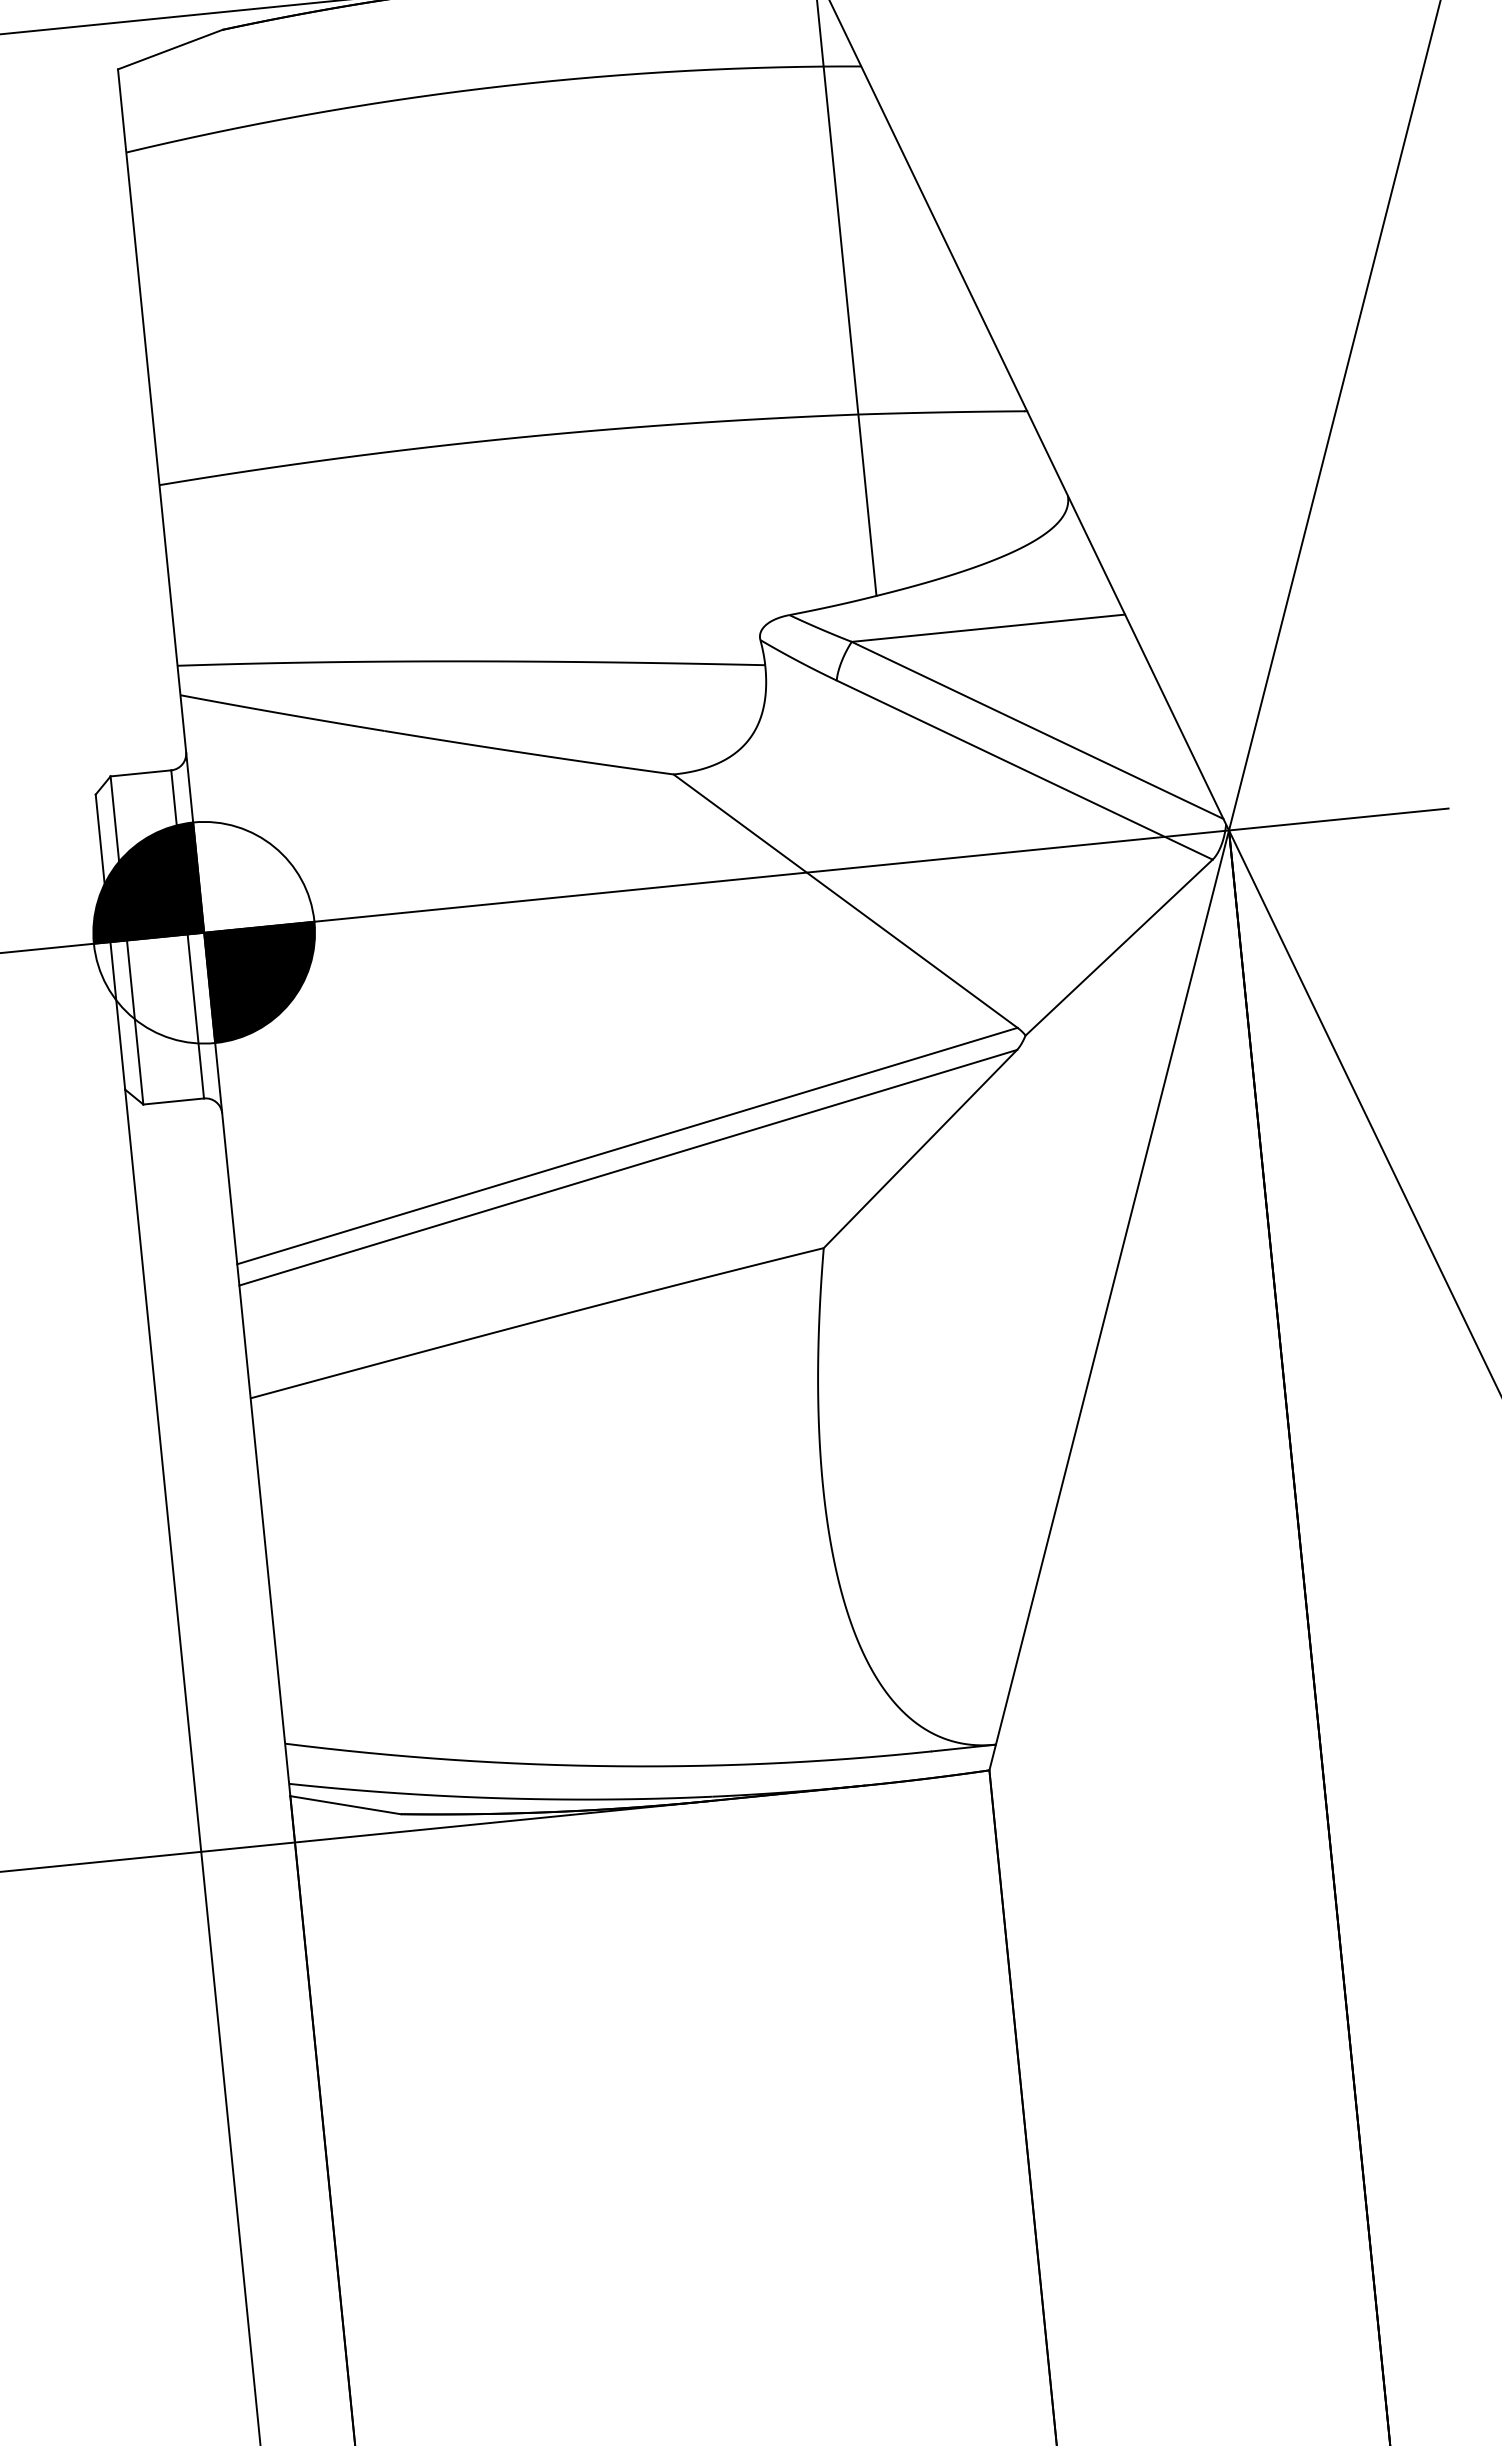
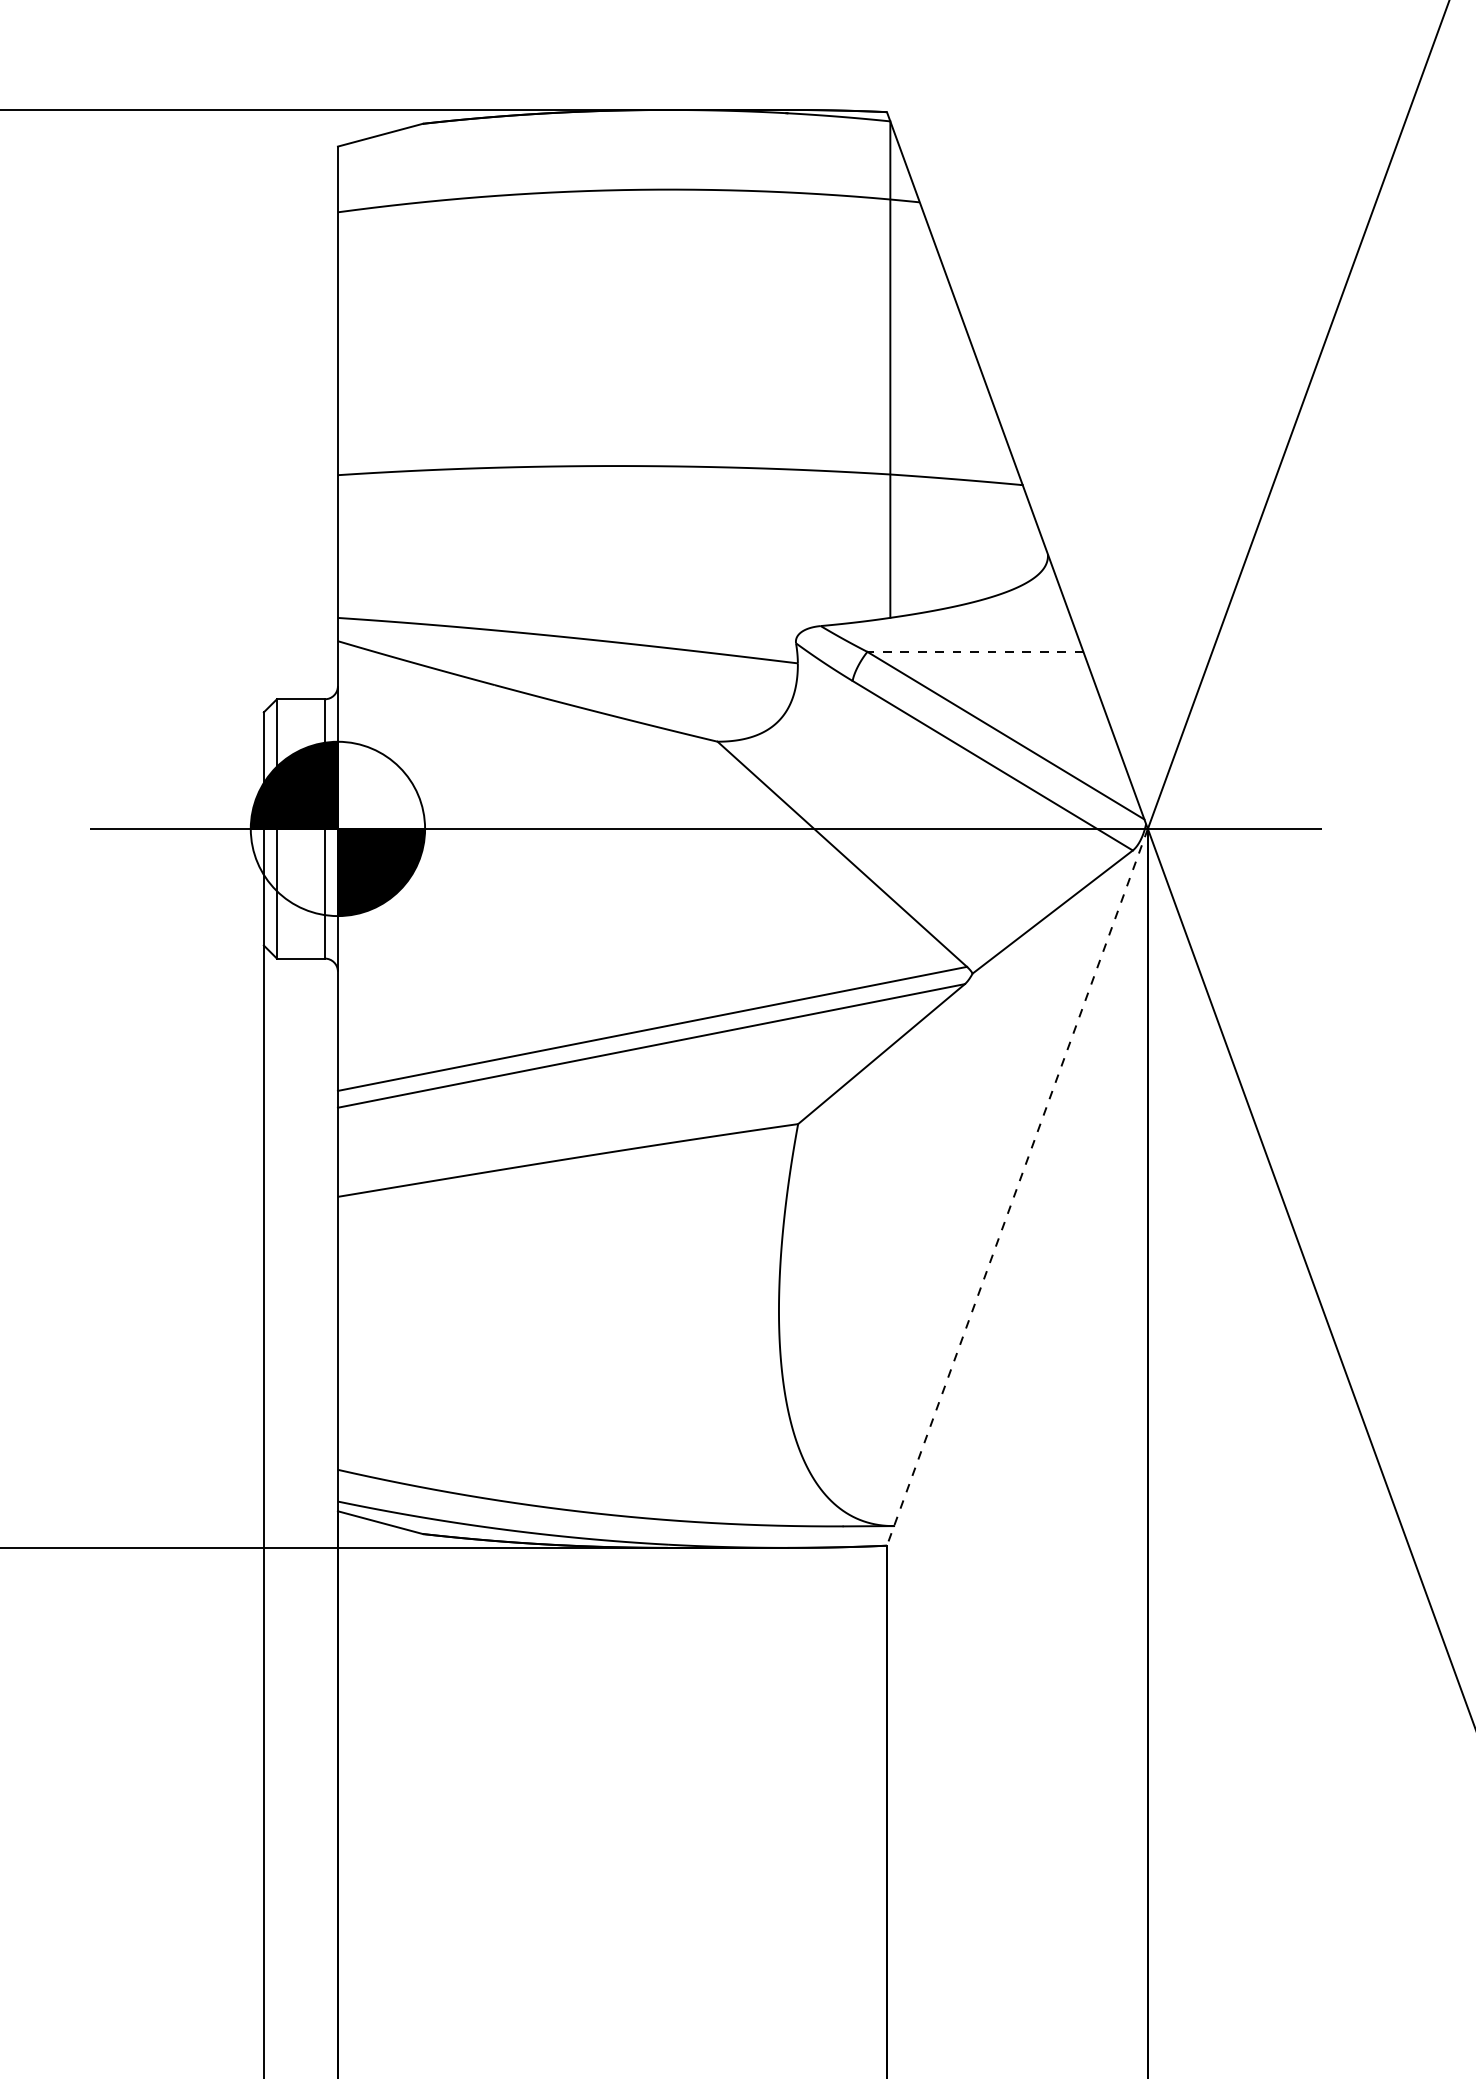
line: (987, 627) -> (974, 651), solid -> dashed
line: (1109, 1300) -> (1017, 1187), solid -> dashed

